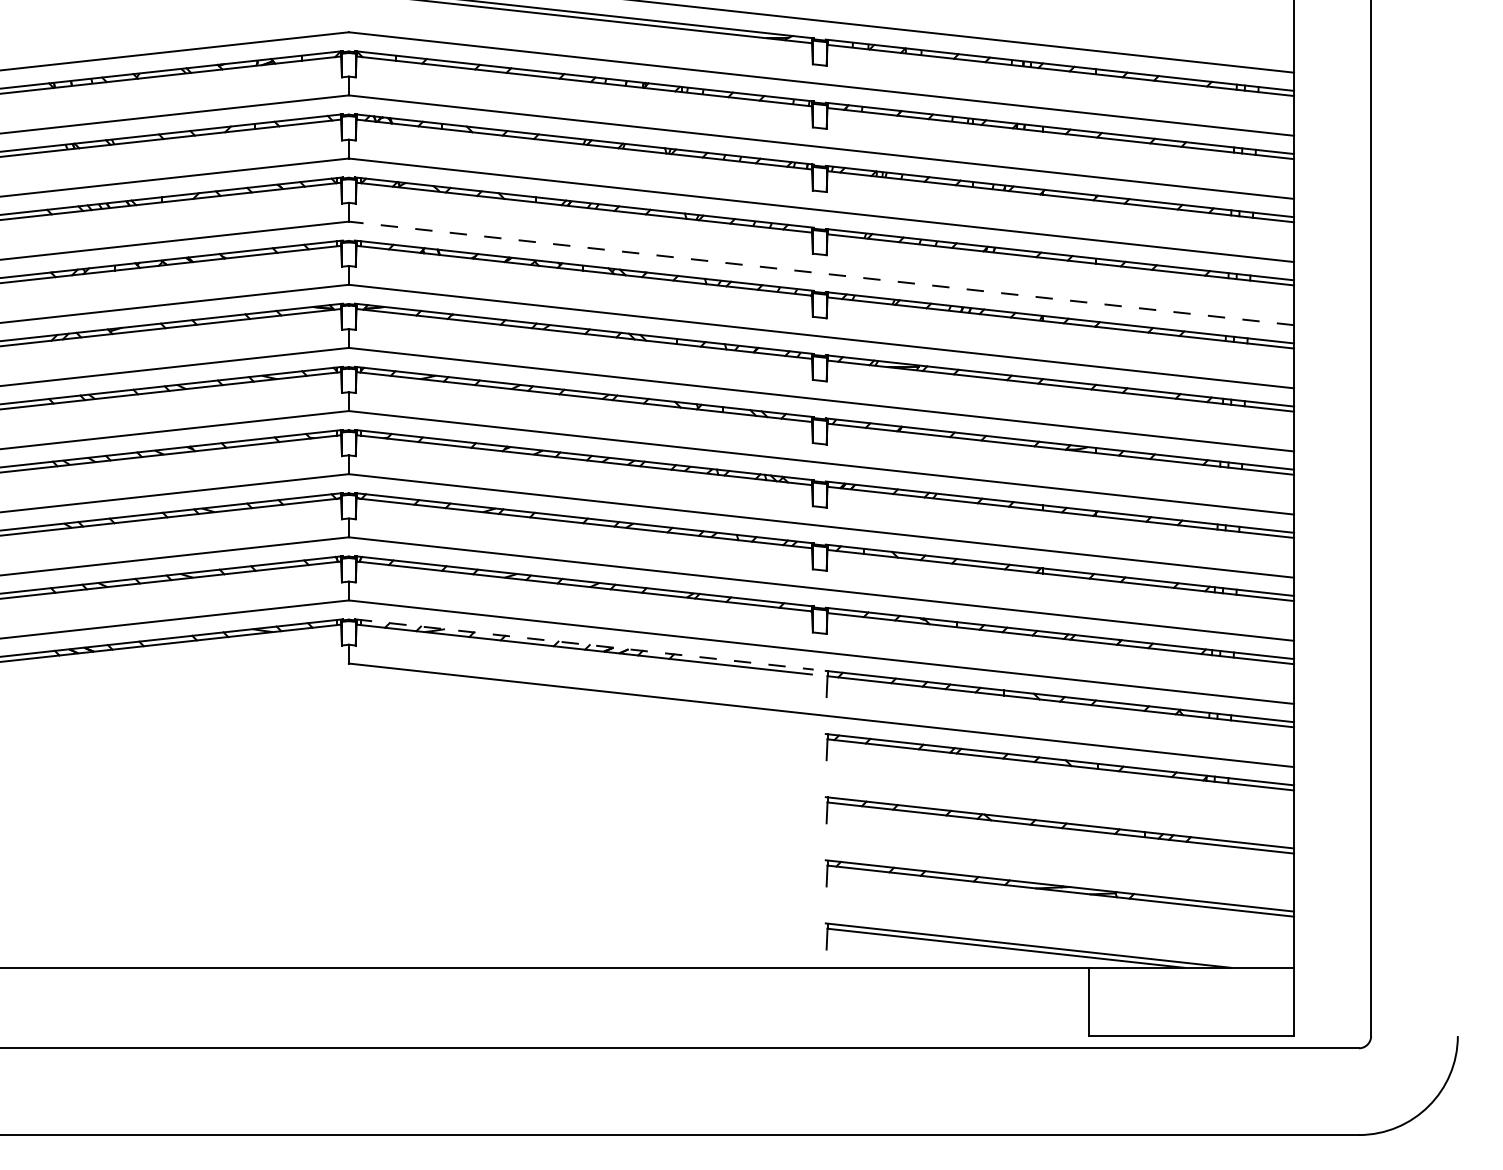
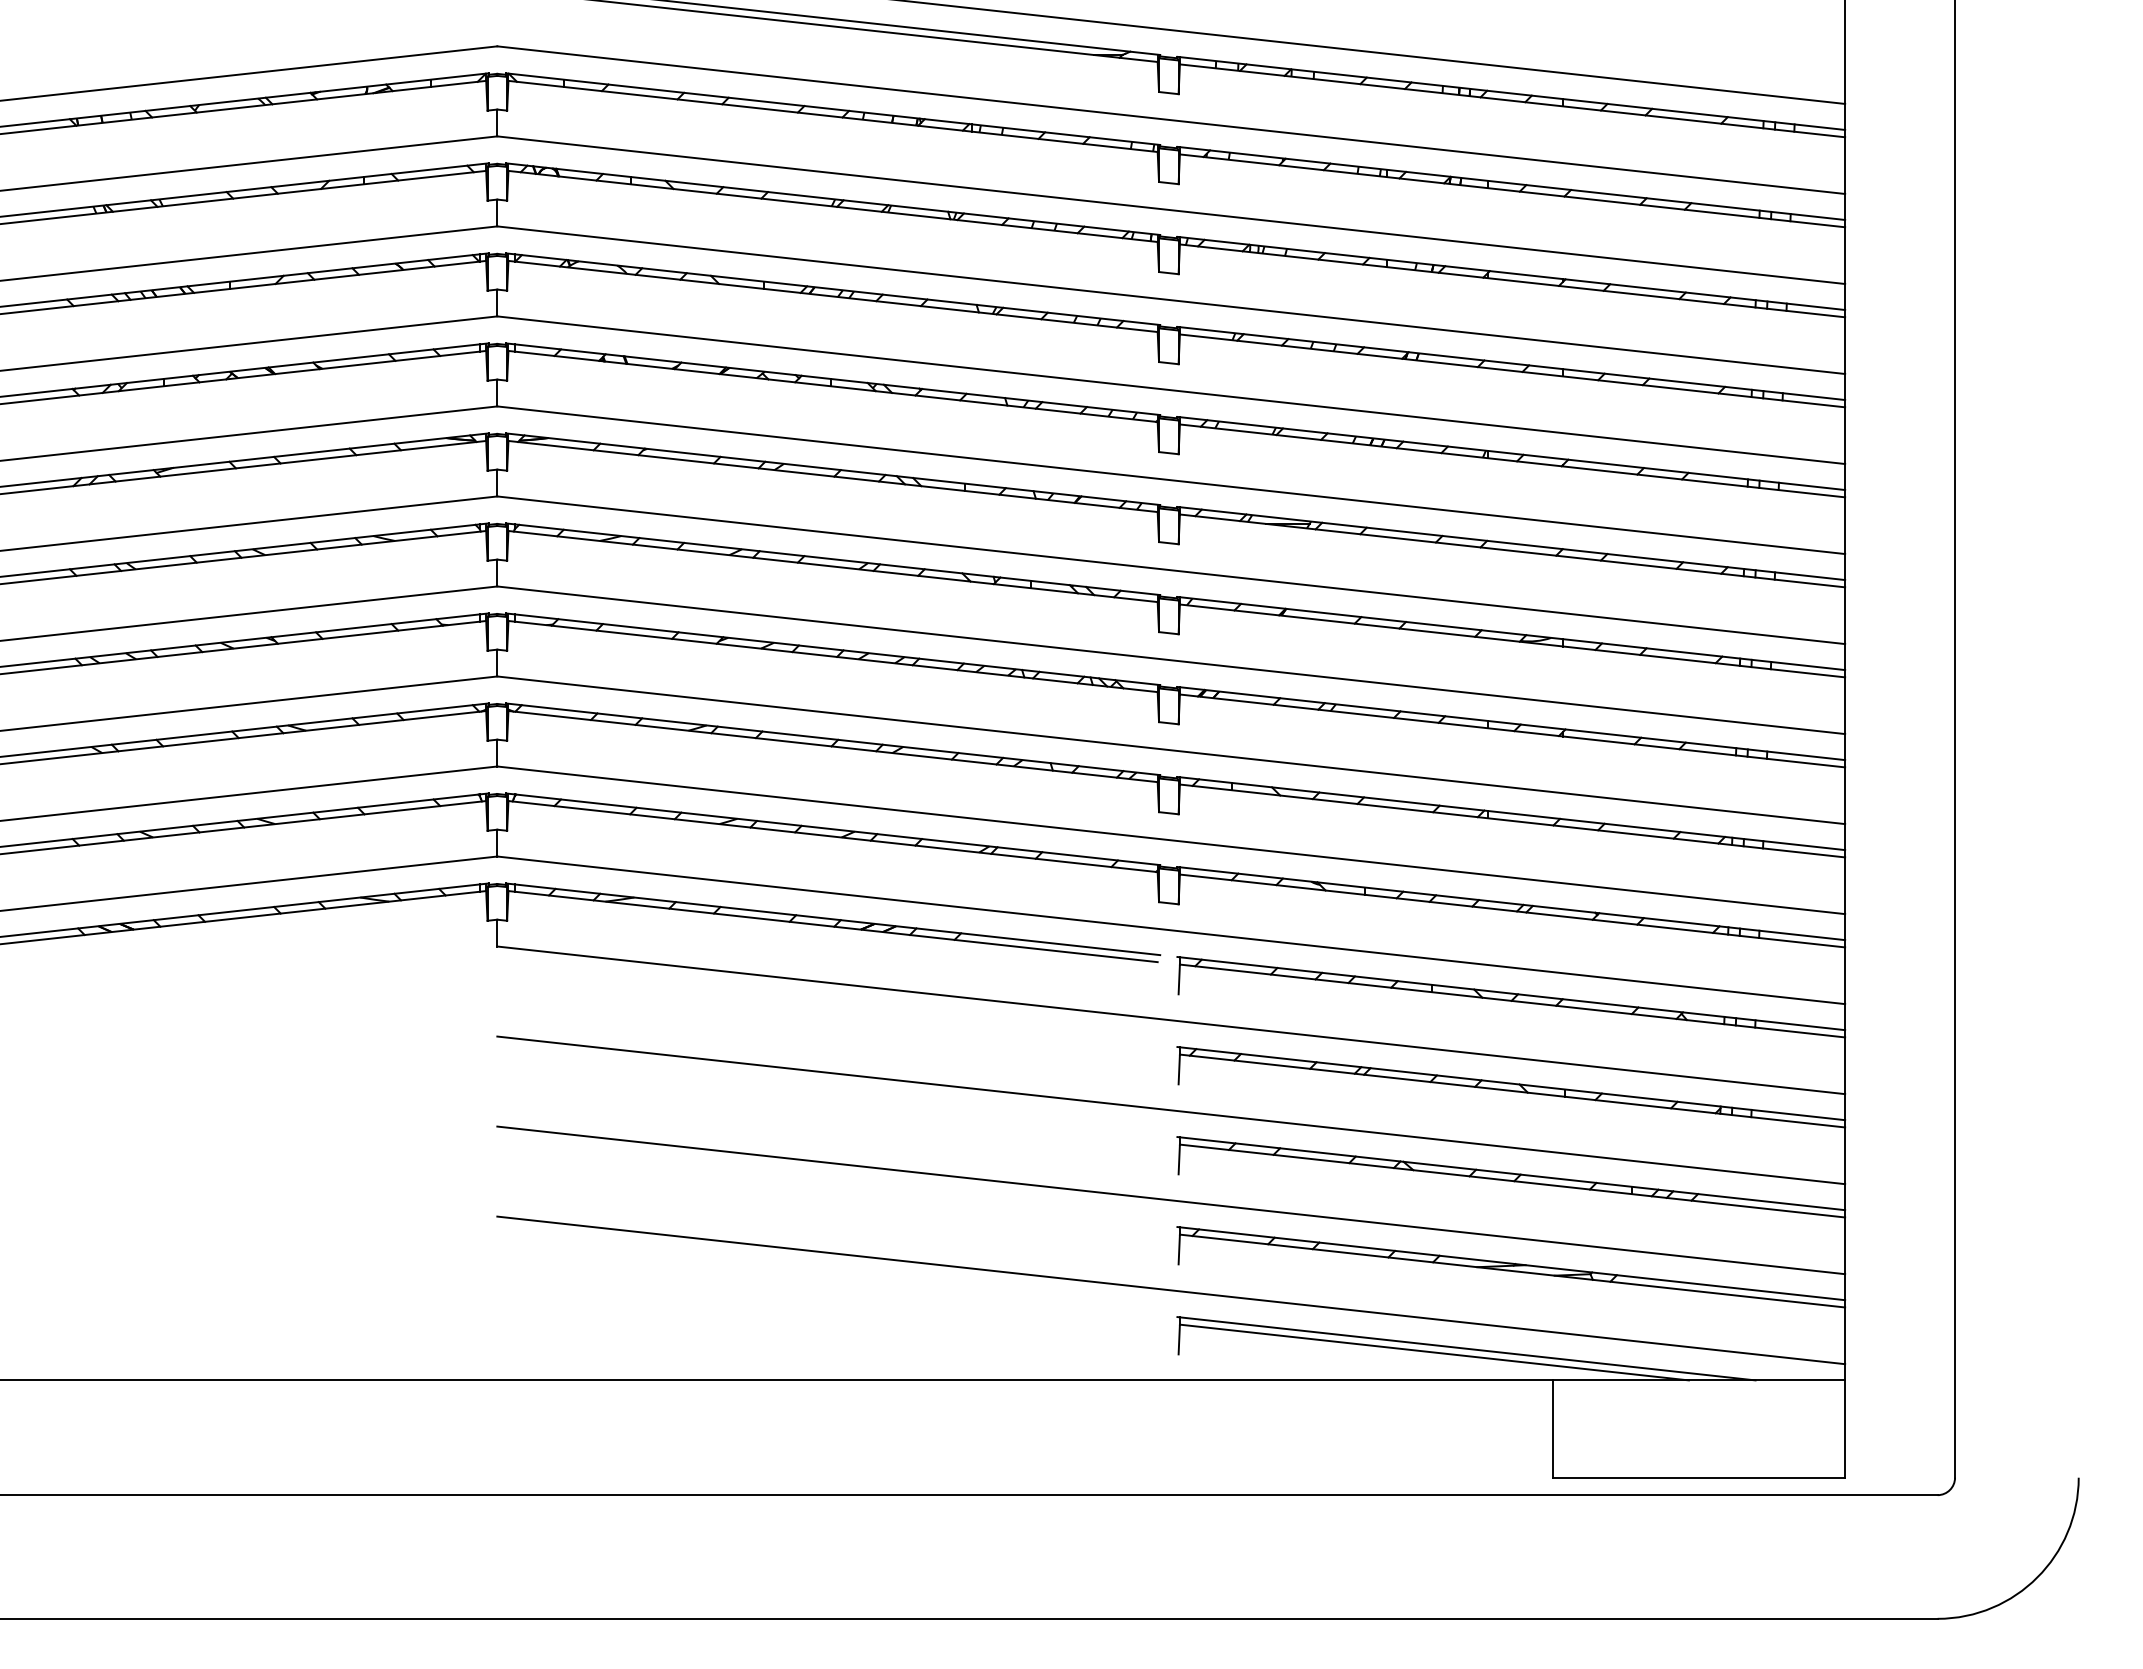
line: (821, 273) -> (1171, 390), dashed -> solid
line: (584, 644) -> (833, 919), dashed -> solid
line: (821, 778) -> (1171, 1110), added
line: (821, 841) -> (1171, 1200), added
line: (821, 904) -> (1171, 1290), added

